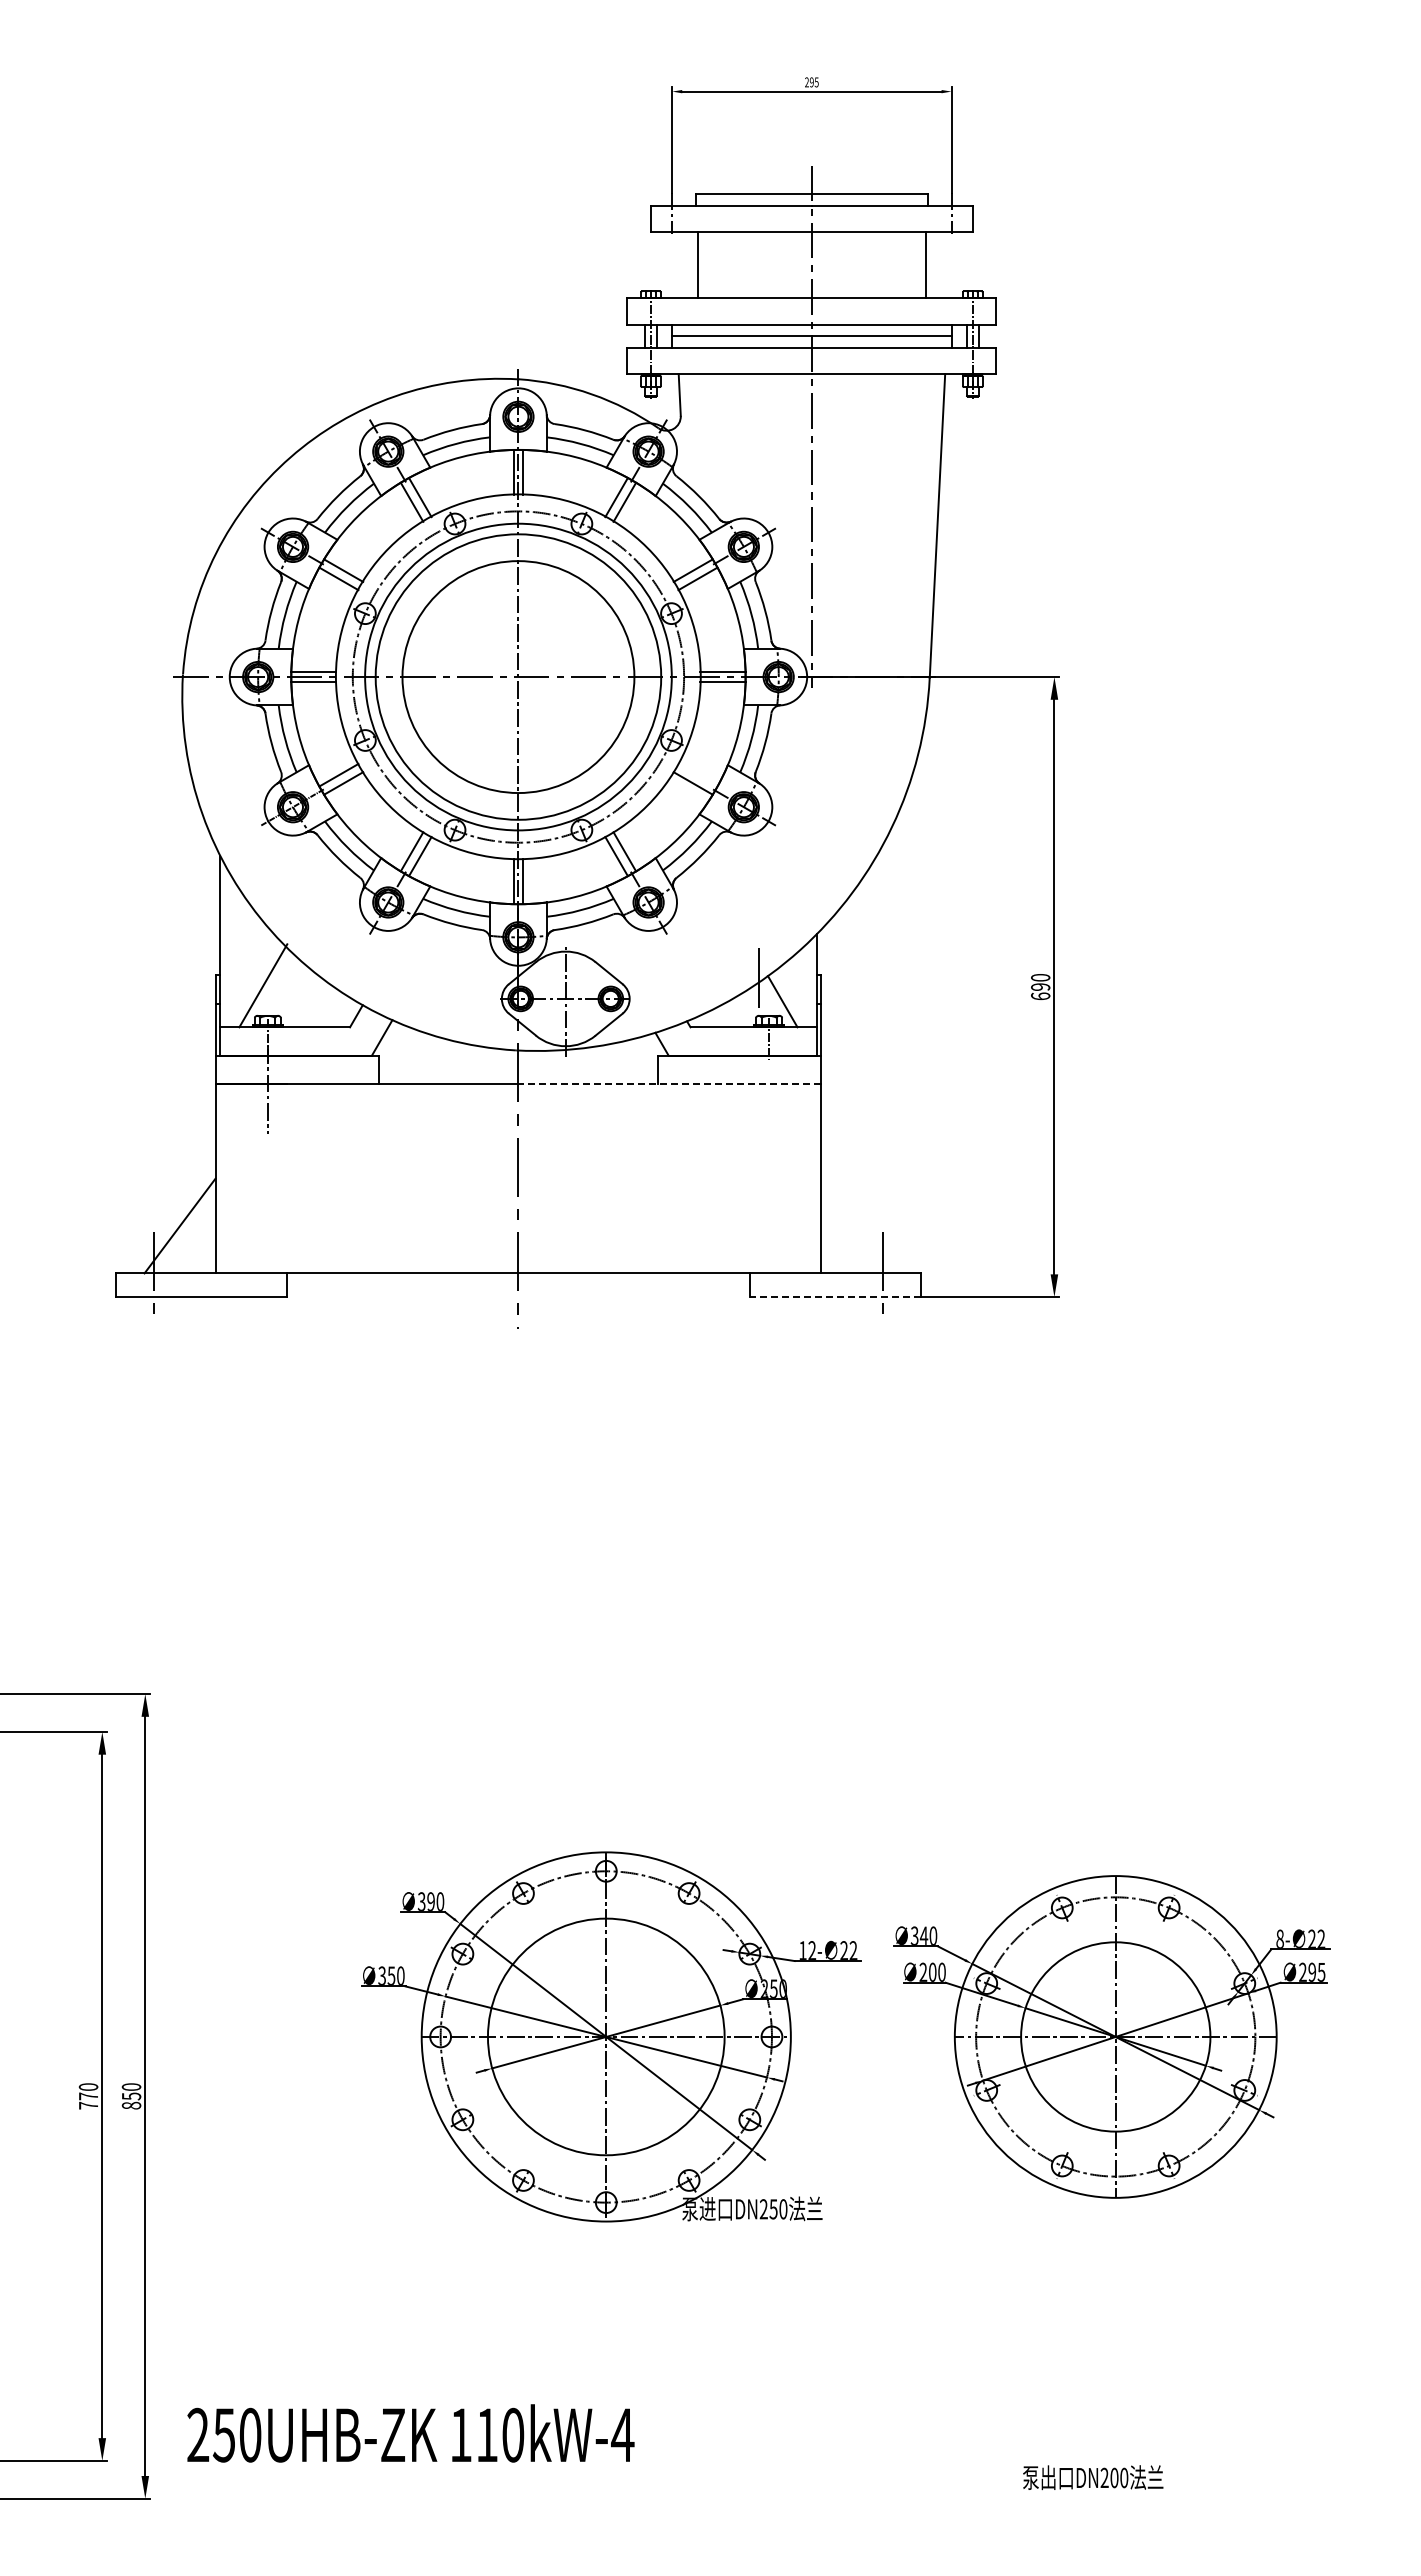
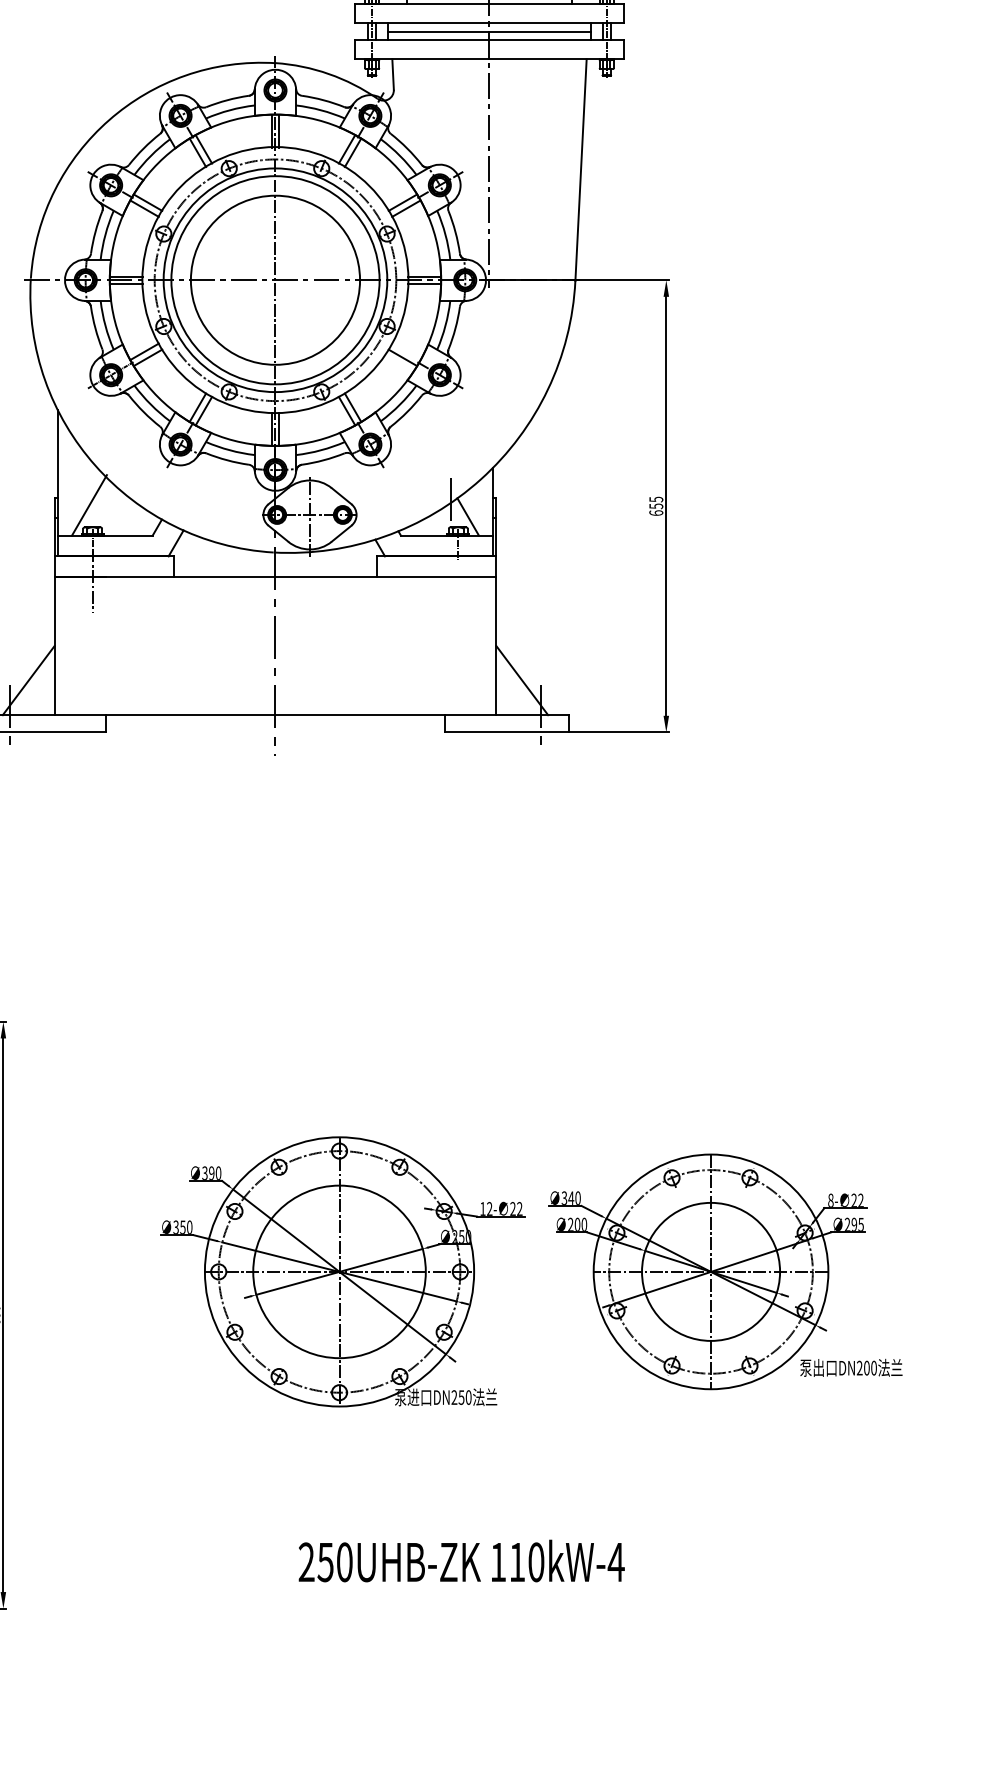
text: (1040, 982) -> (656, 502), 690 -> 655
line: (669, 1084) -> (385, 577), dashed -> solid
line: (856, 1225) -> (521, 680), added
line: (835, 1297) -> (506, 732), dashed -> solid
text: (410, 2433) -> (461, 1561), moved
text: (1093, 2477) -> (851, 1367), moved

